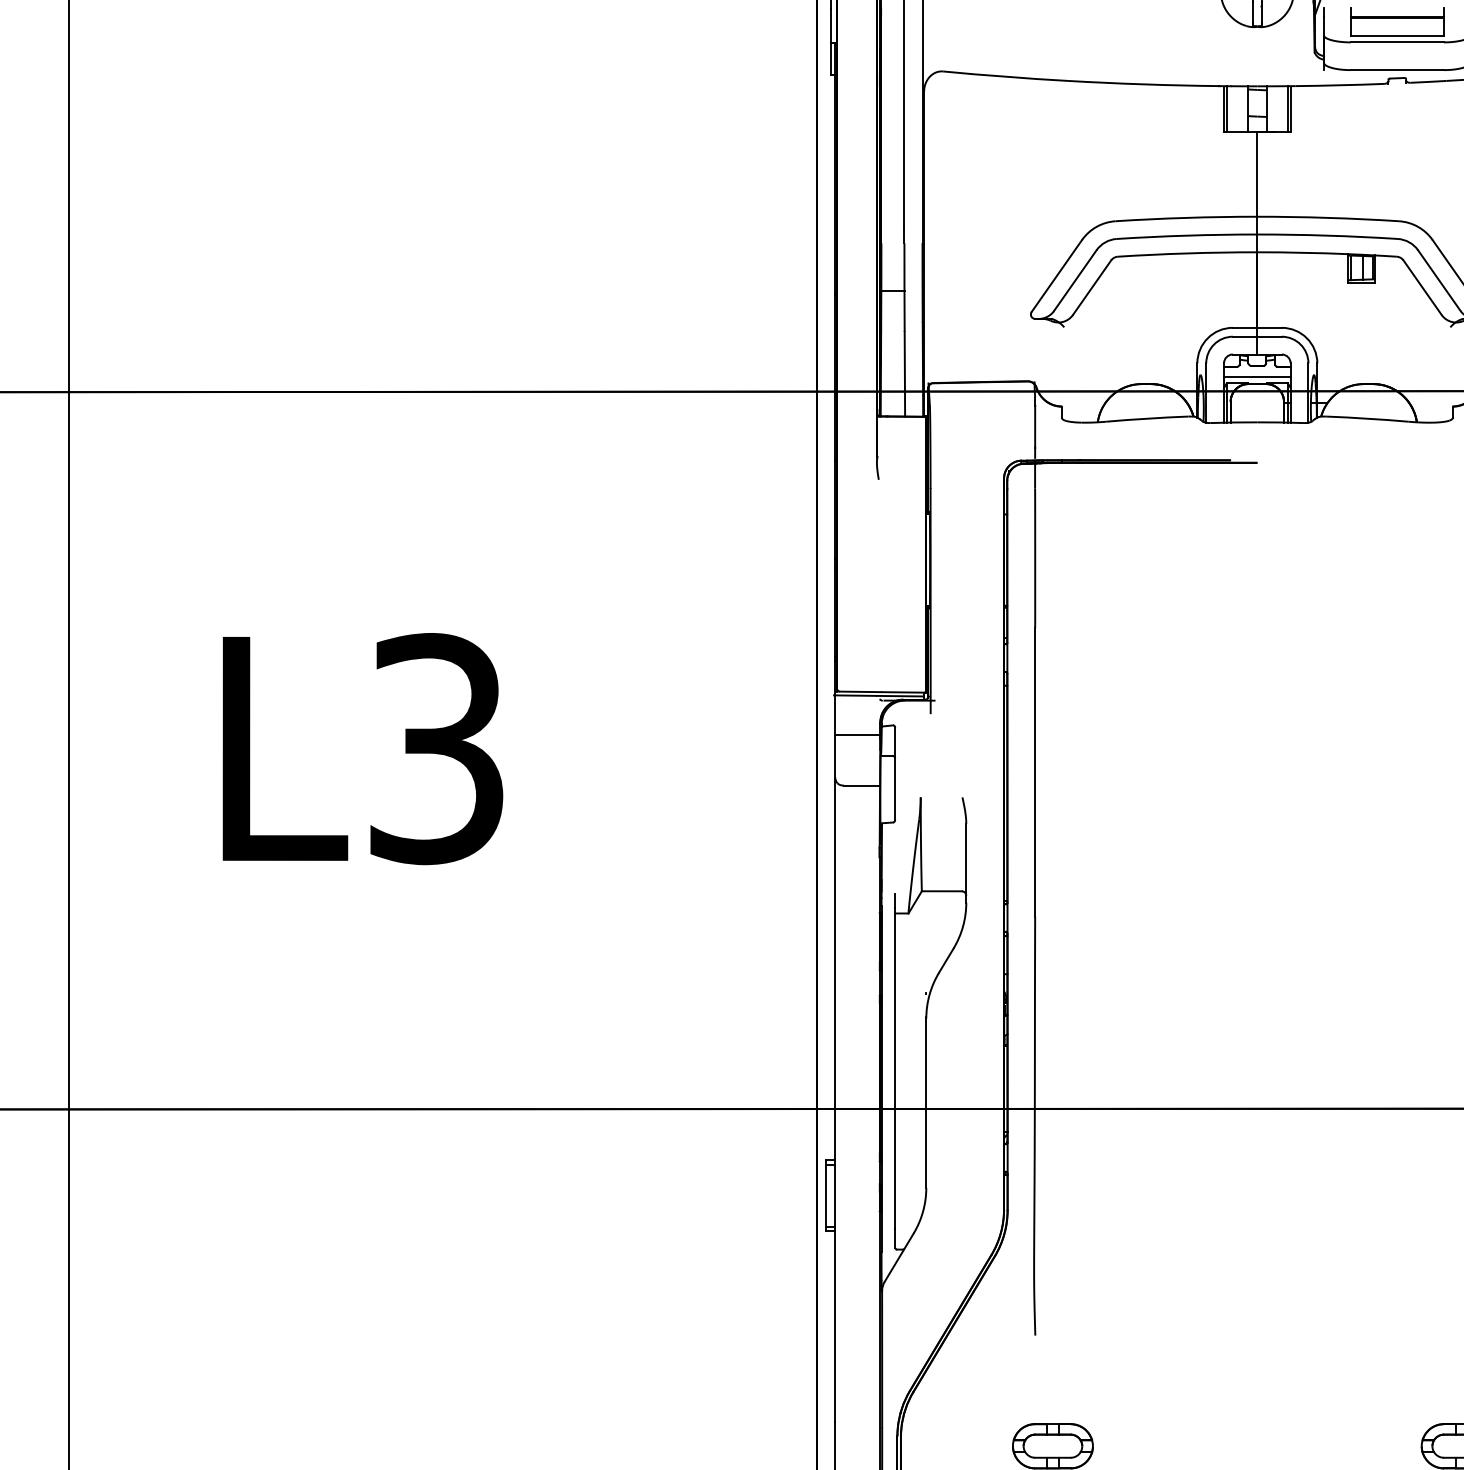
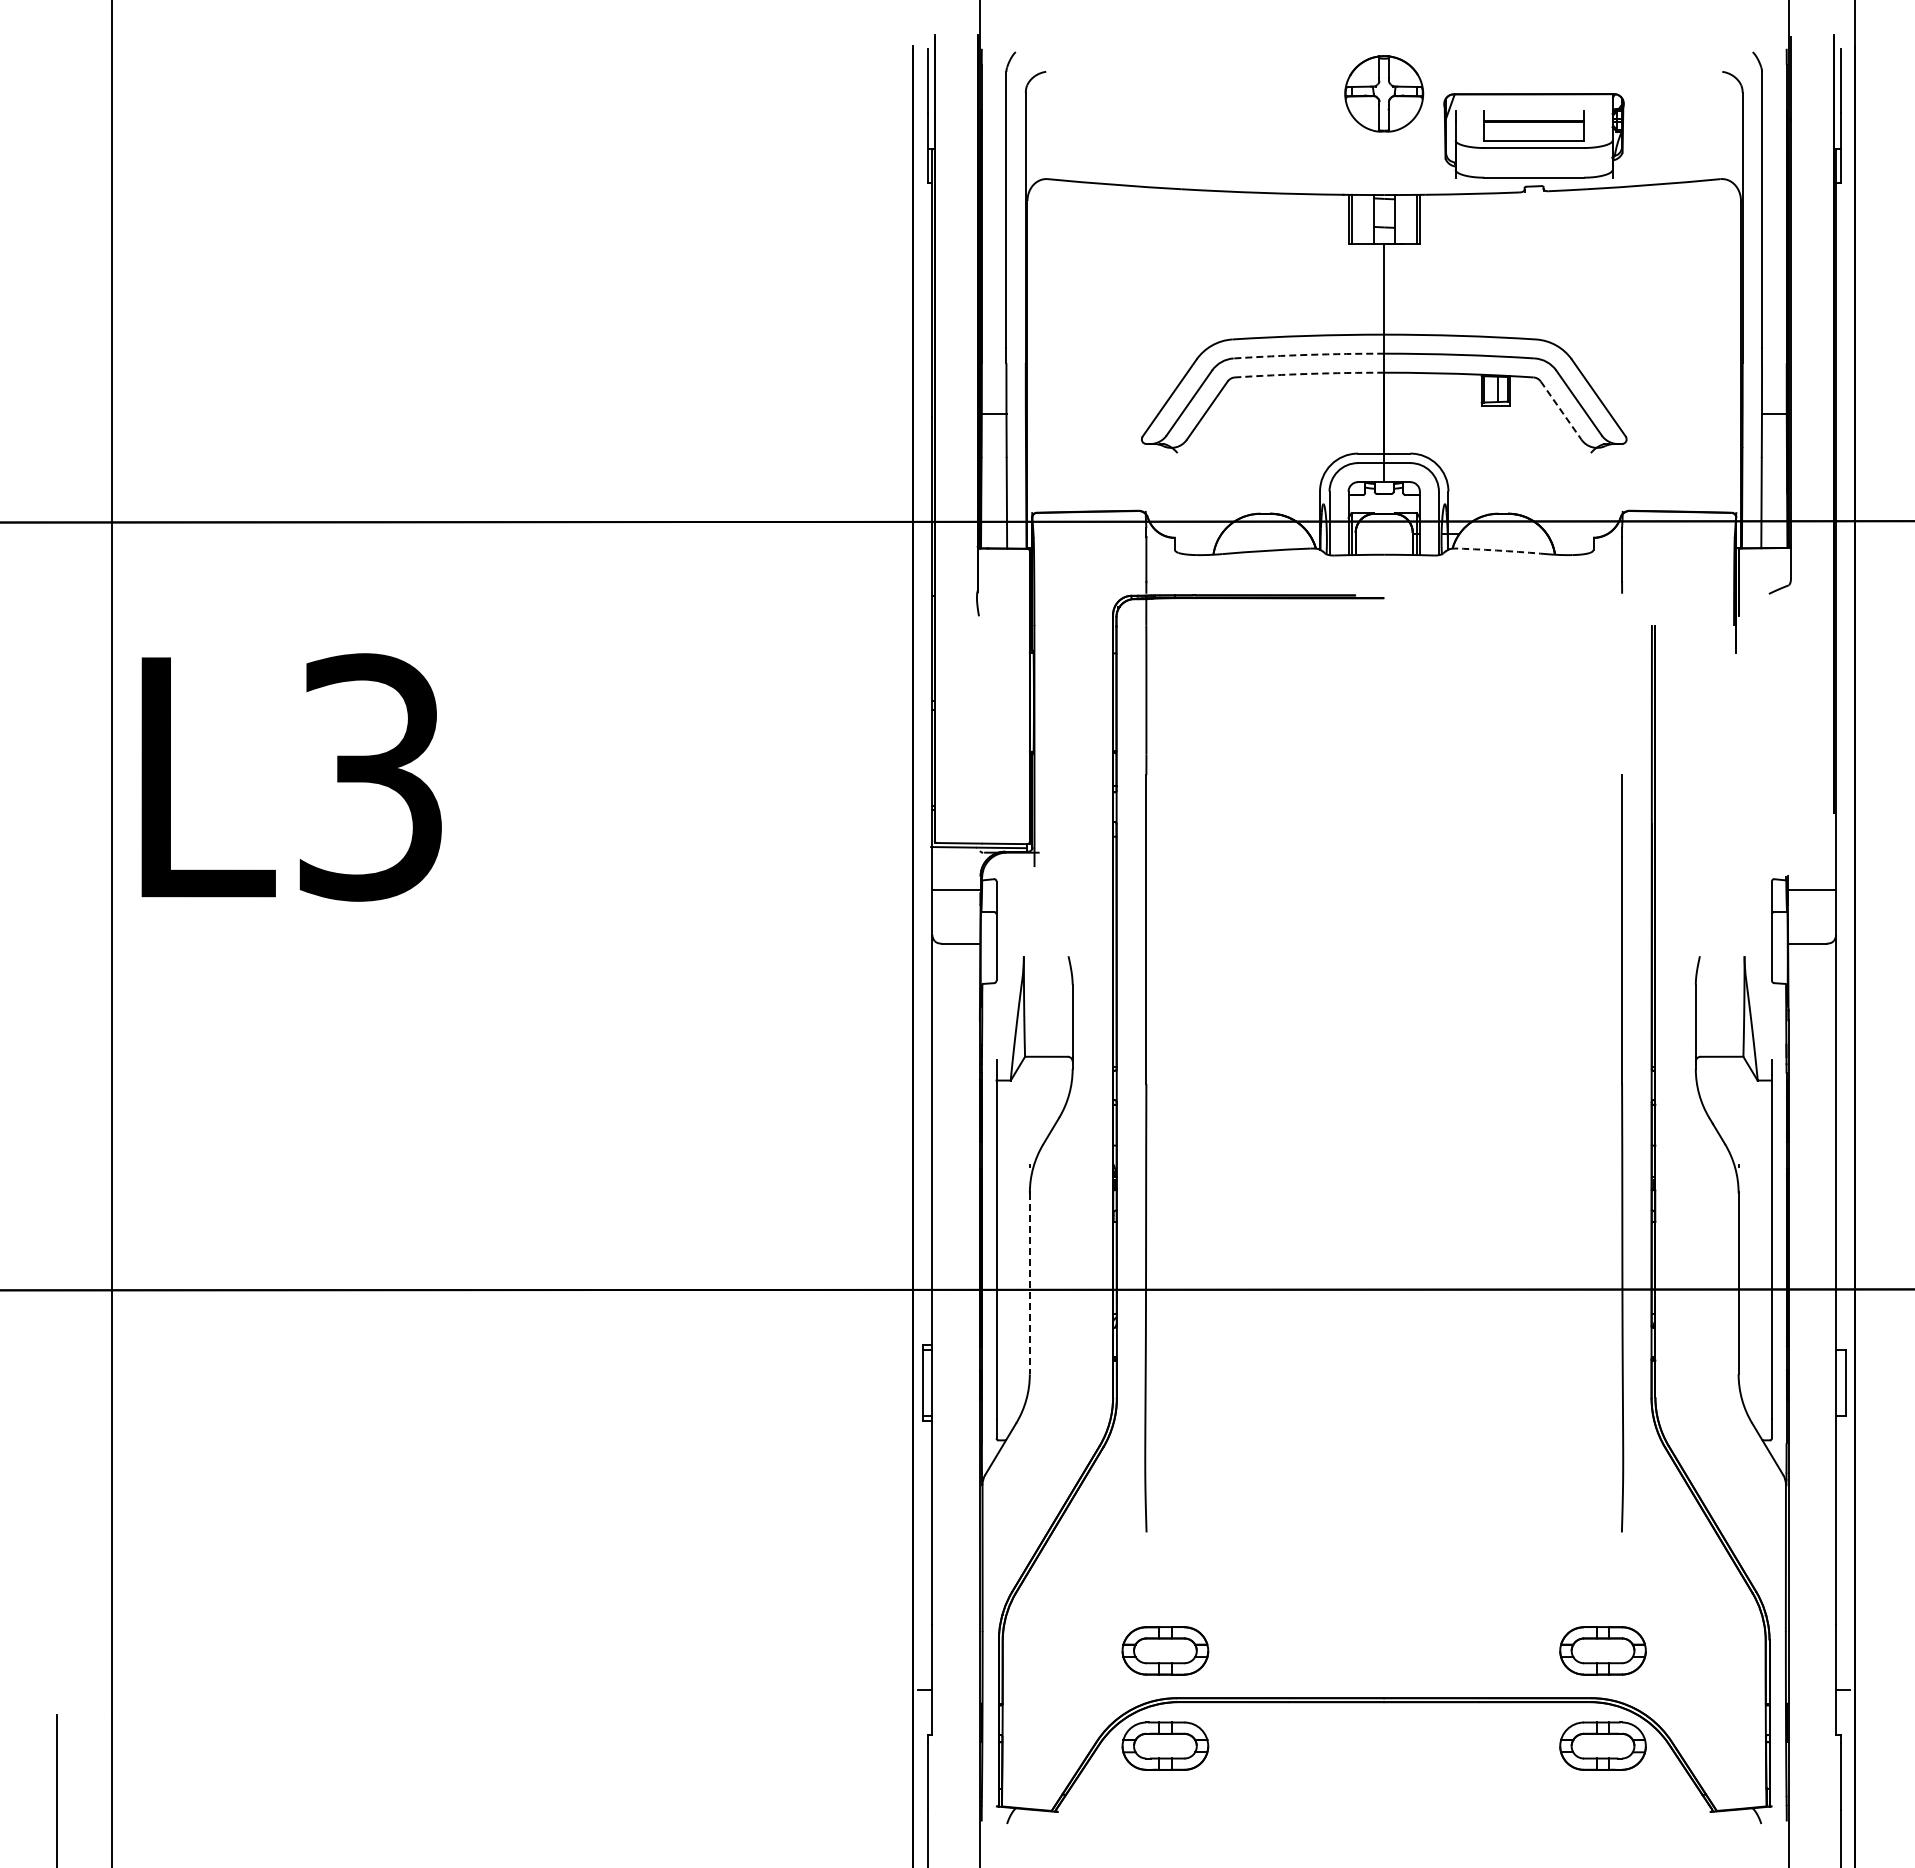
arc: (1186, 235) -> (1308, 354), solid -> dashed
arc: (1187, 253) -> (1309, 373), solid -> dashed
line: (1422, 287) -> (1561, 410), solid -> dashed
line: (1256, 376) -> (1383, 505), removed
arc: (1367, 418) -> (1502, 550), solid -> dashed
text: (362, 749) -> (291, 777), moved
line: (925, 1103) -> (1029, 1283), solid -> dashed

